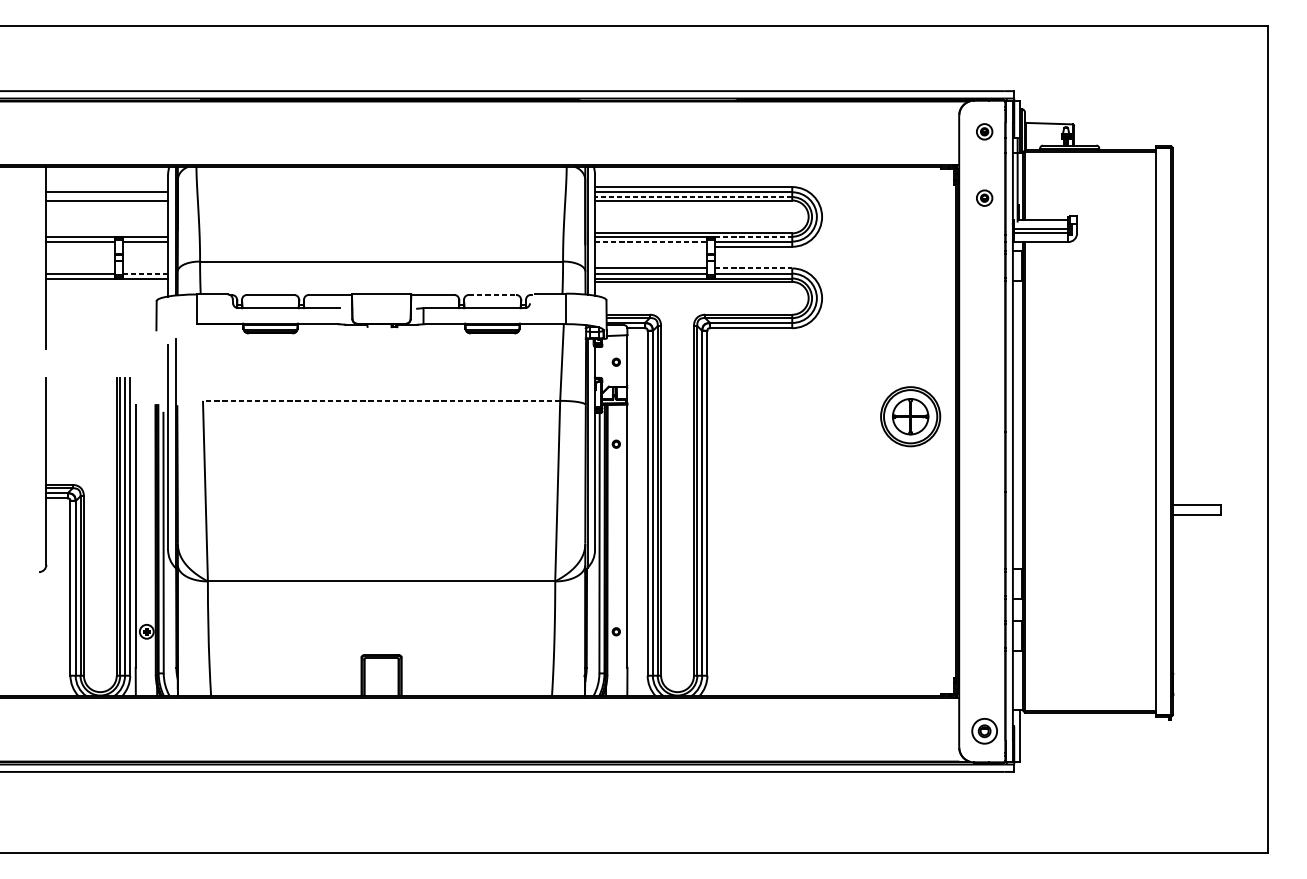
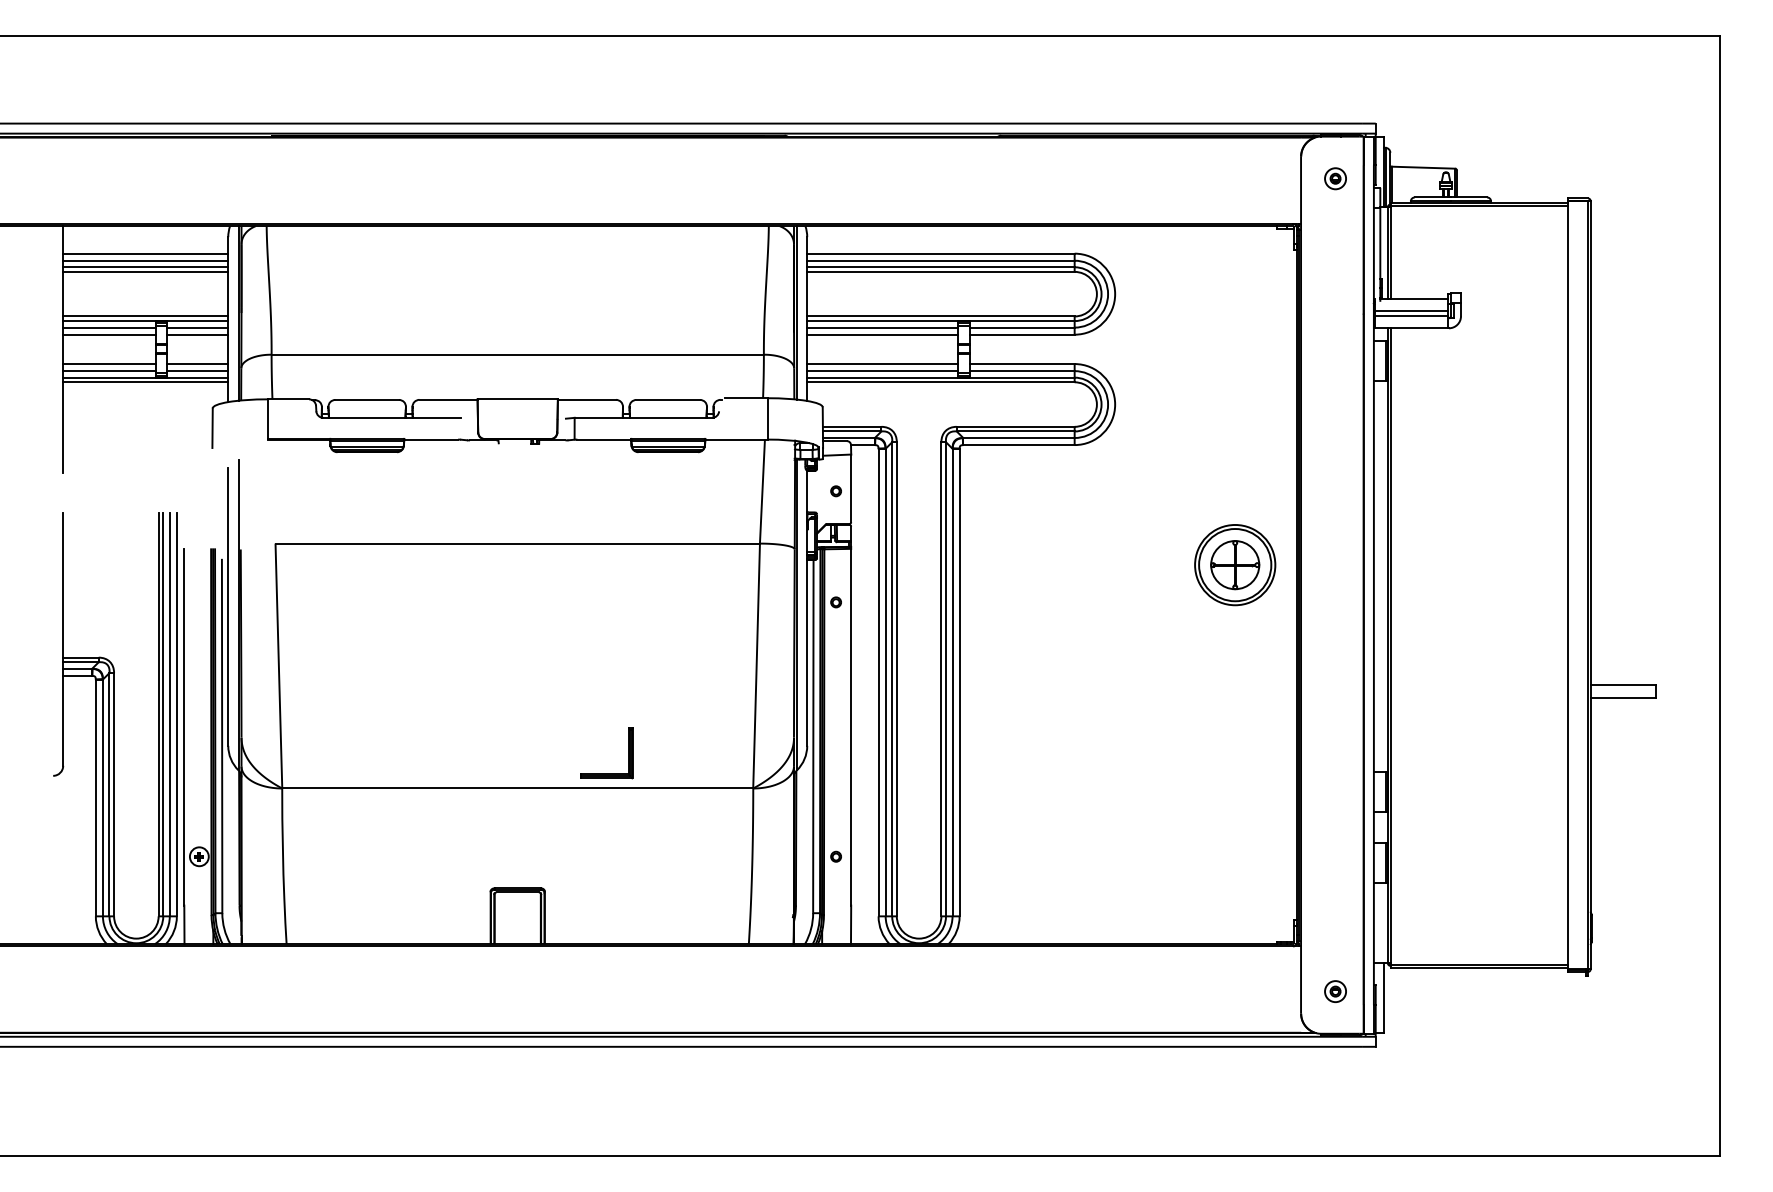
line: (107, 186) -> (145, 253), added
line: (107, 197) -> (145, 267), added
line: (693, 197) -> (940, 267), dashed -> solid
part: (984, 198) -> (1335, 268), removed
line: (107, 233) -> (145, 316), added
line: (753, 237) -> (1022, 321), dashed -> solid
line: (650, 241) -> (882, 327), dashed -> solid
line: (80, 246) -> (109, 334), added
line: (145, 246) -> (197, 334), added
line: (650, 246) -> (882, 334), added
line: (80, 268) -> (109, 364), added
line: (145, 268) -> (197, 364), added
line: (753, 268) -> (1022, 364), dashed -> solid
line: (145, 273) -> (197, 371), dashed -> solid
line: (107, 282) -> (145, 382), added
line: (492, 294) -> (668, 399), dashed -> solid
line: (381, 400) -> (517, 543), dashed -> solid
part: (447, 570) -> (606, 773), added
part: (984, 731) -> (1335, 991), size x0.62

